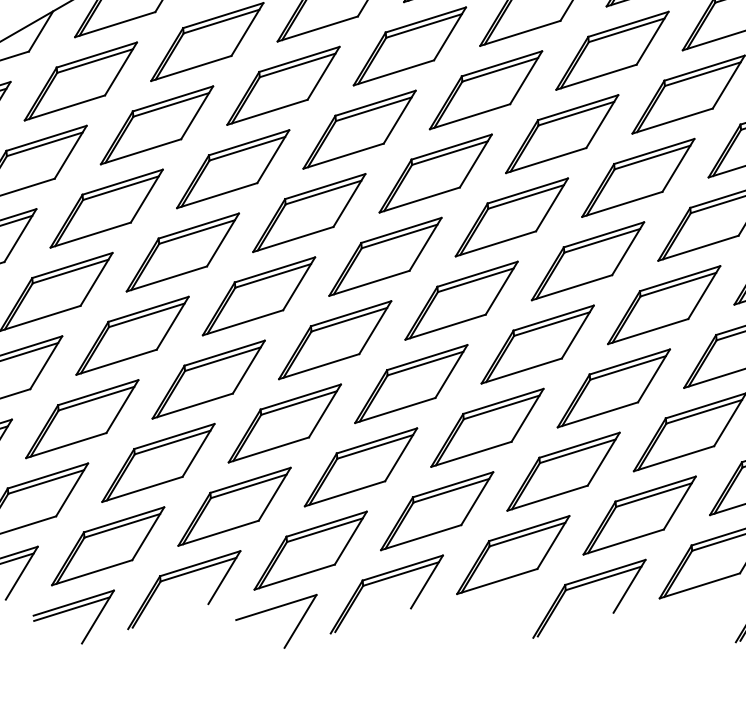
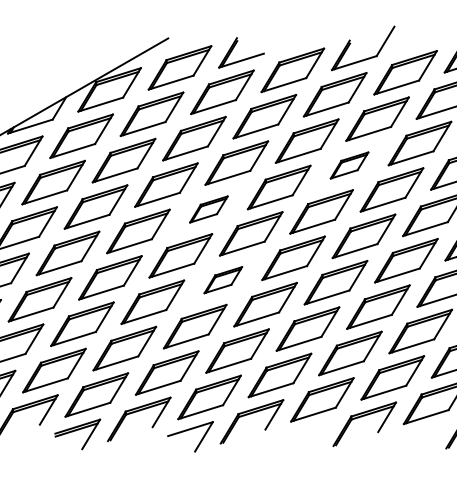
part: (561, 134) -> (349, 165), size x0.6
part: (308, 213) -> (208, 209), size x0.6
part: (335, 338) -> (223, 279), size x0.6

